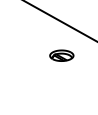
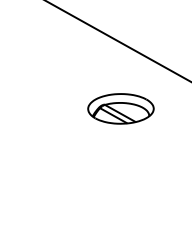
part: (61, 55) -> (120, 108), size x1.43

